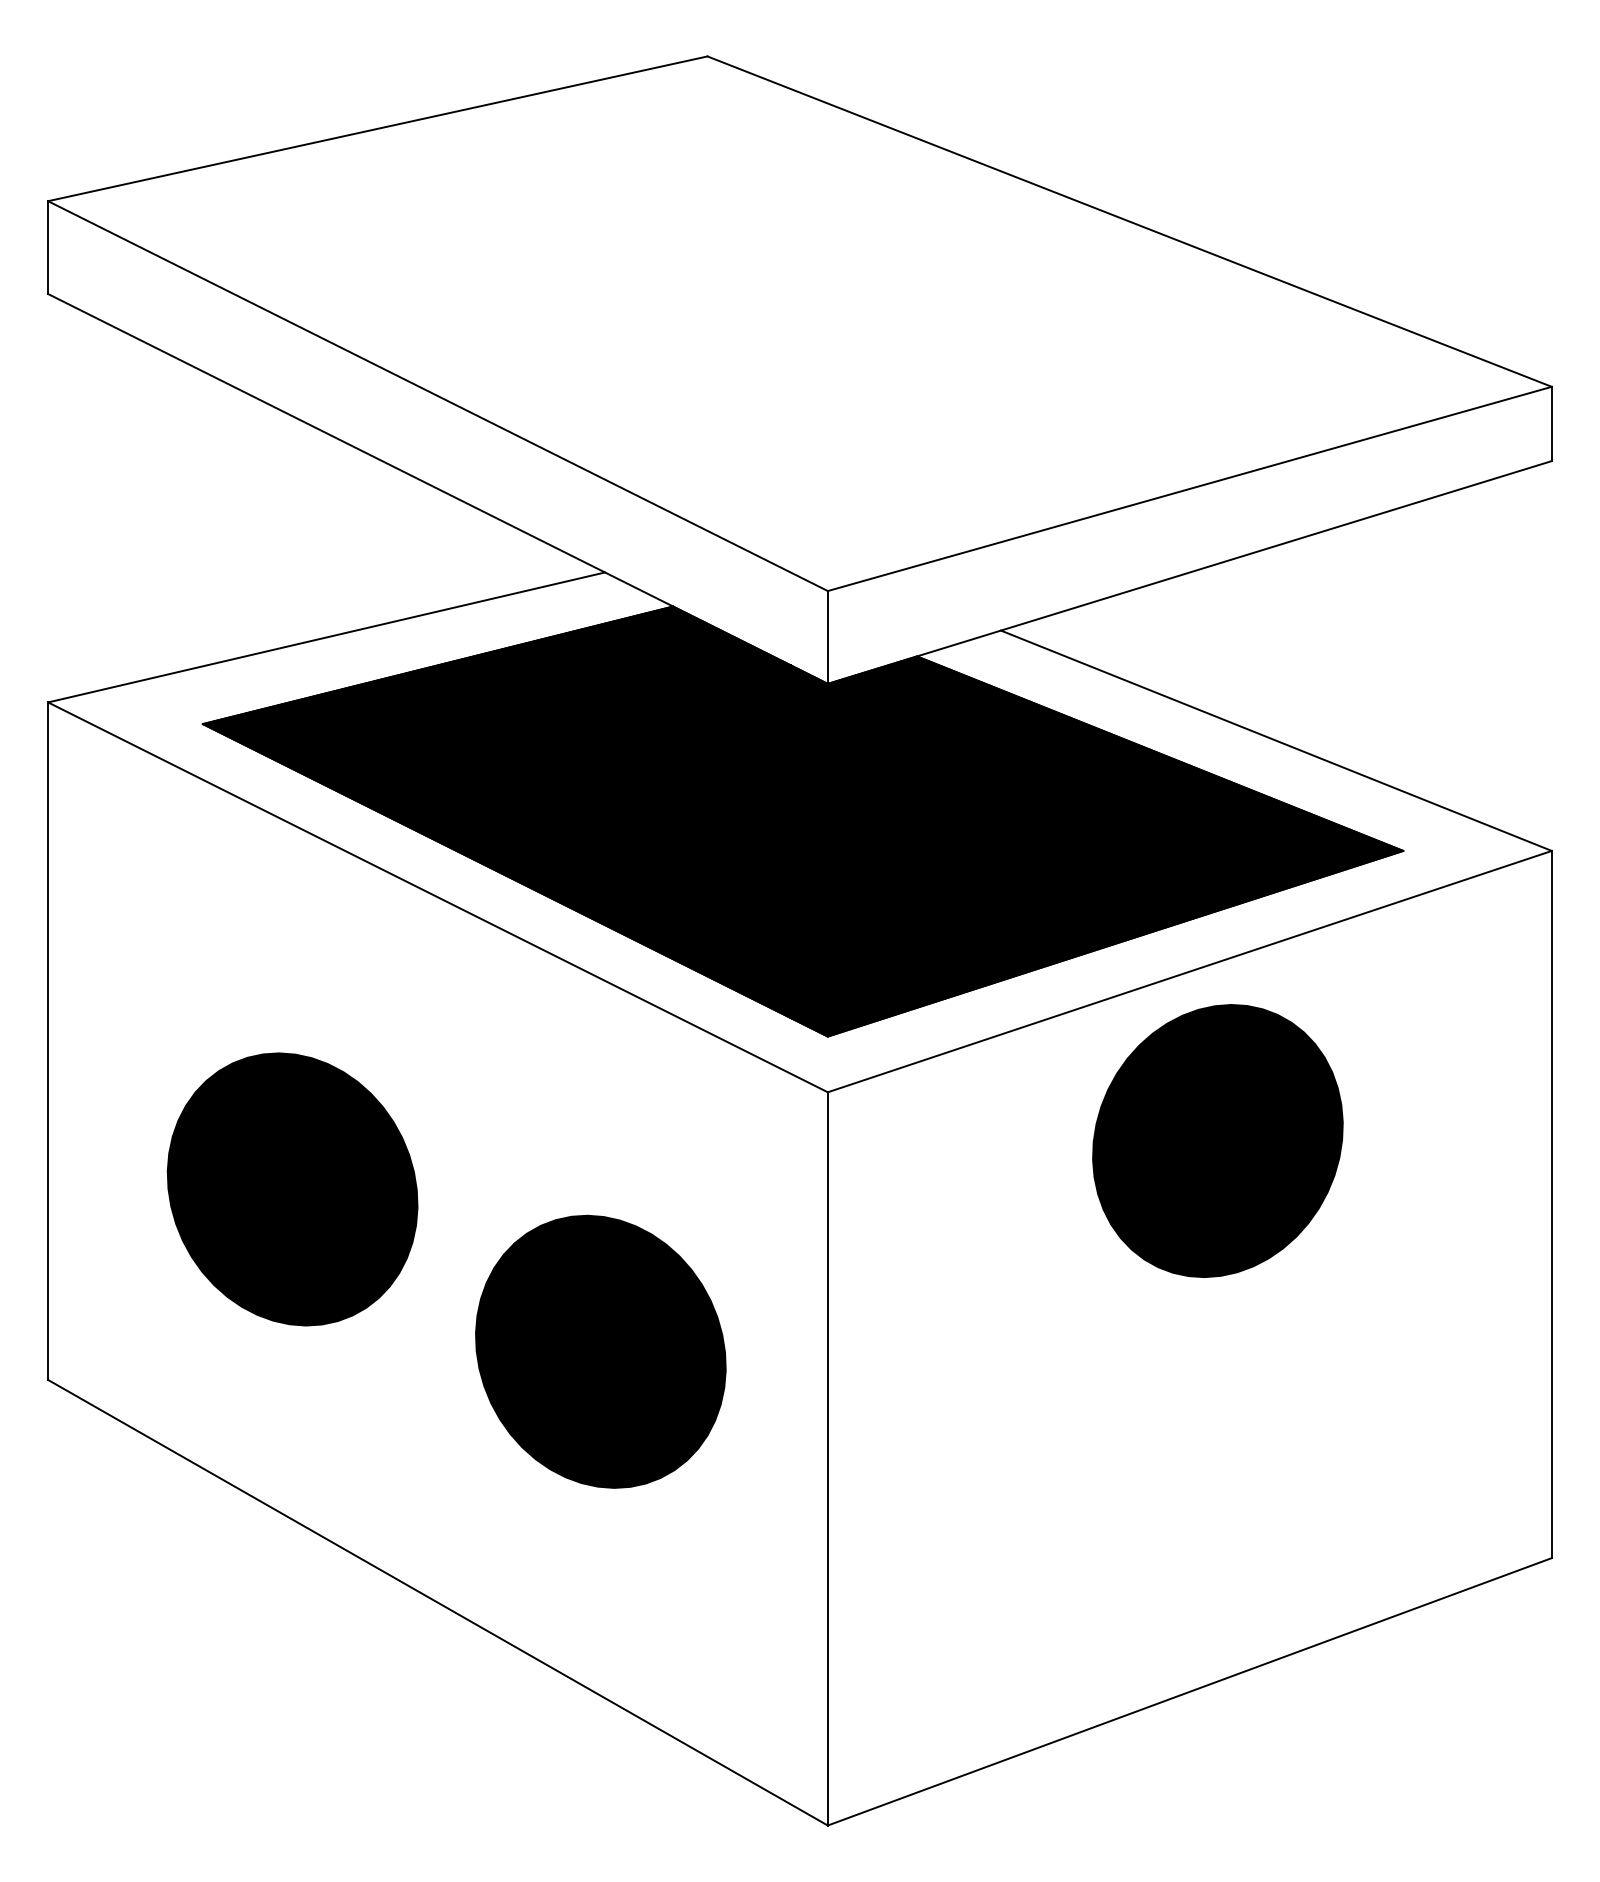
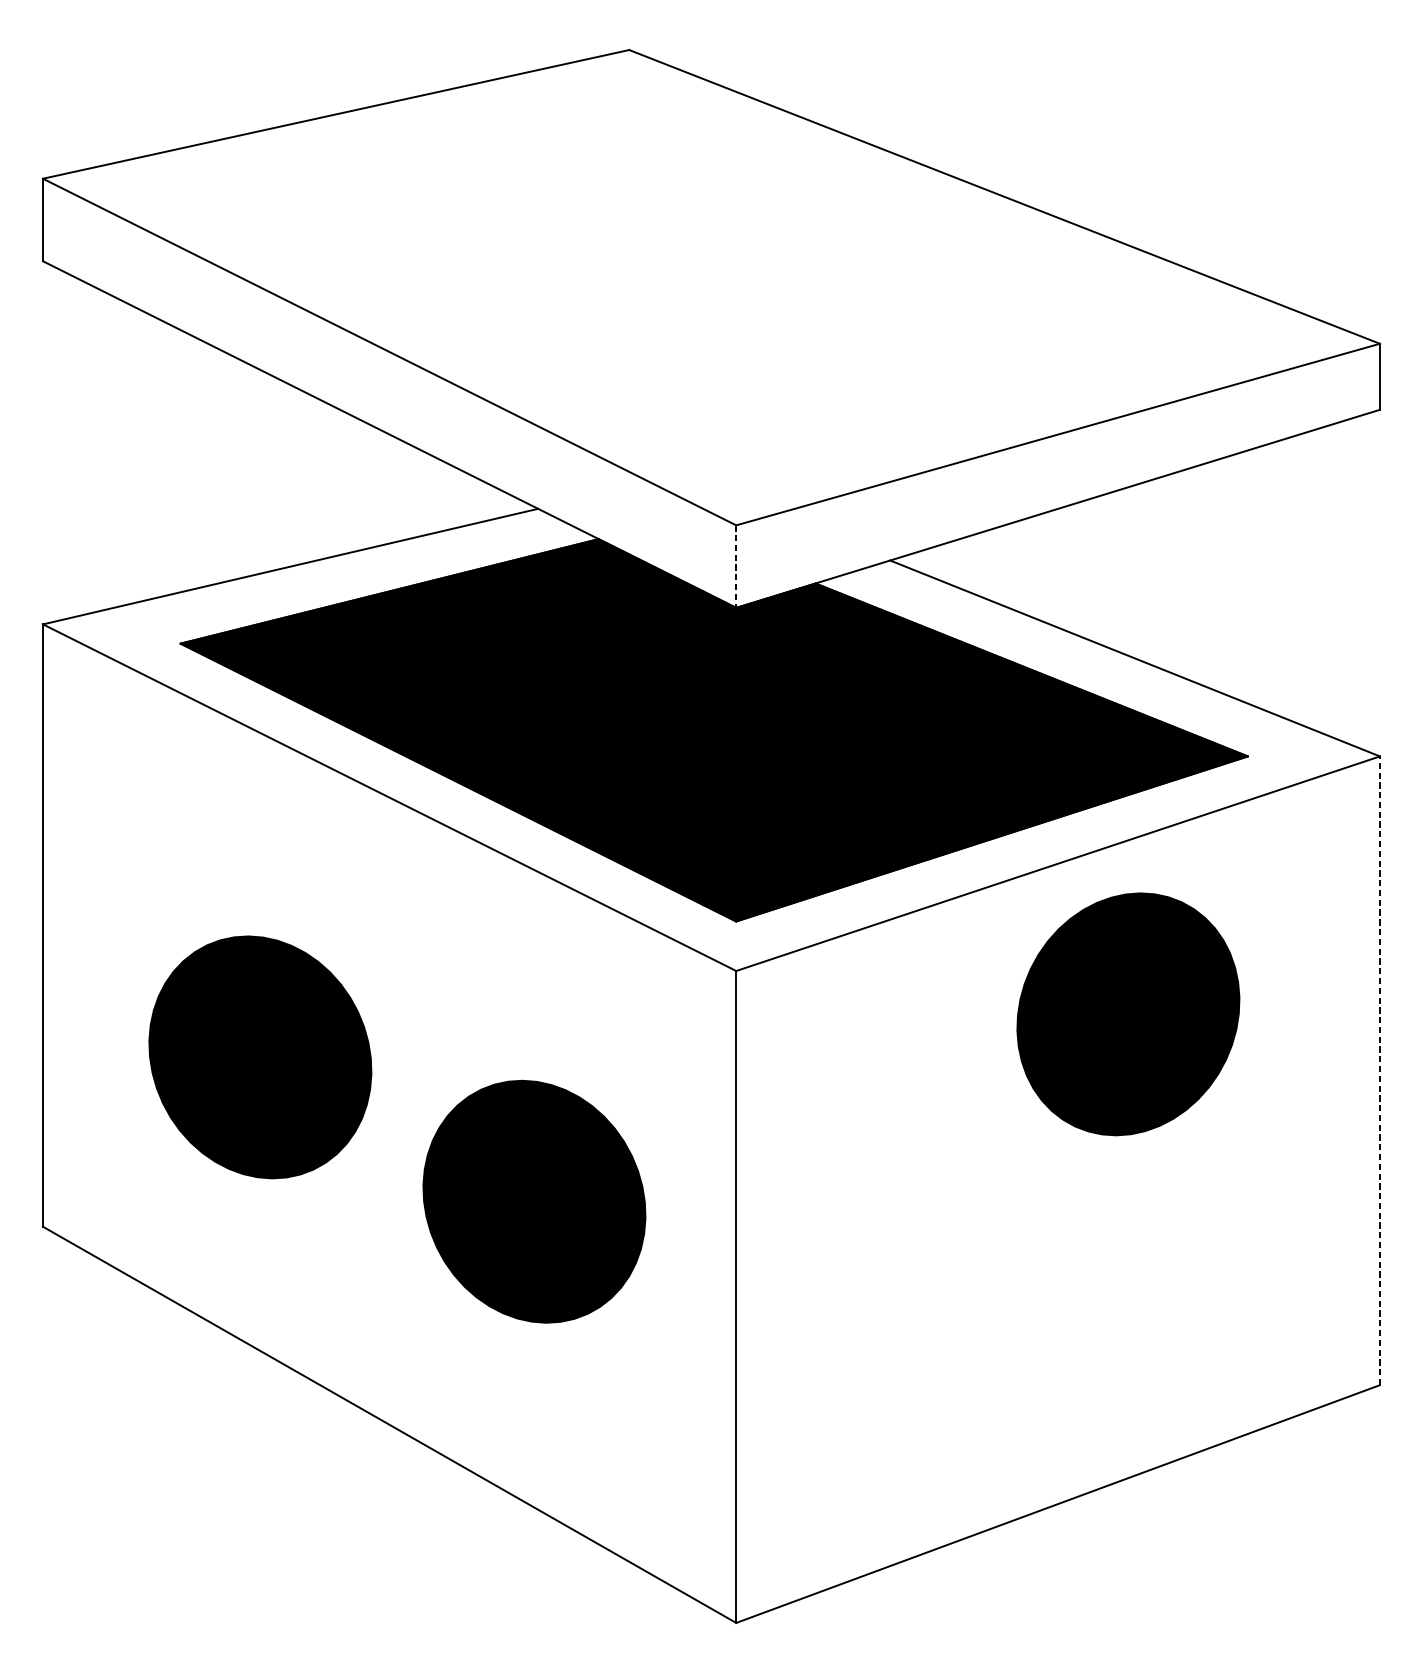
line: (827, 637) -> (735, 566), solid -> dashed
part: (1217, 1140) -> (1128, 1013), moved
line: (1551, 1204) -> (1379, 1070), solid -> dashed

